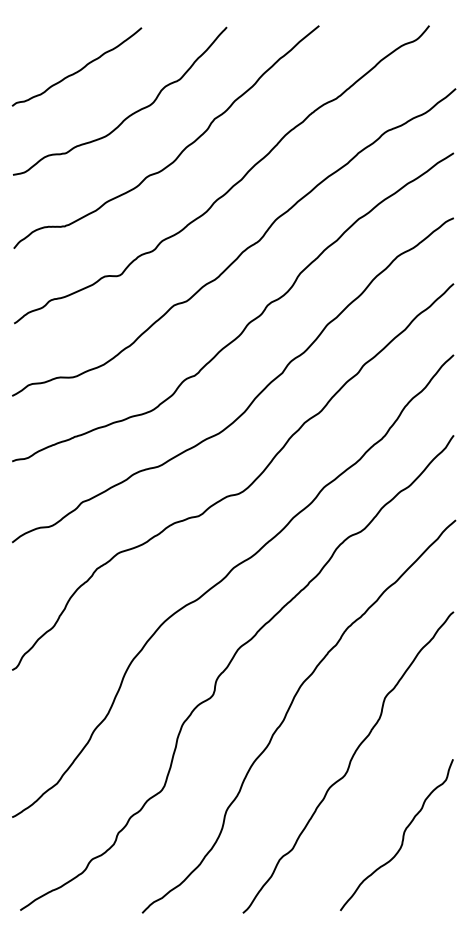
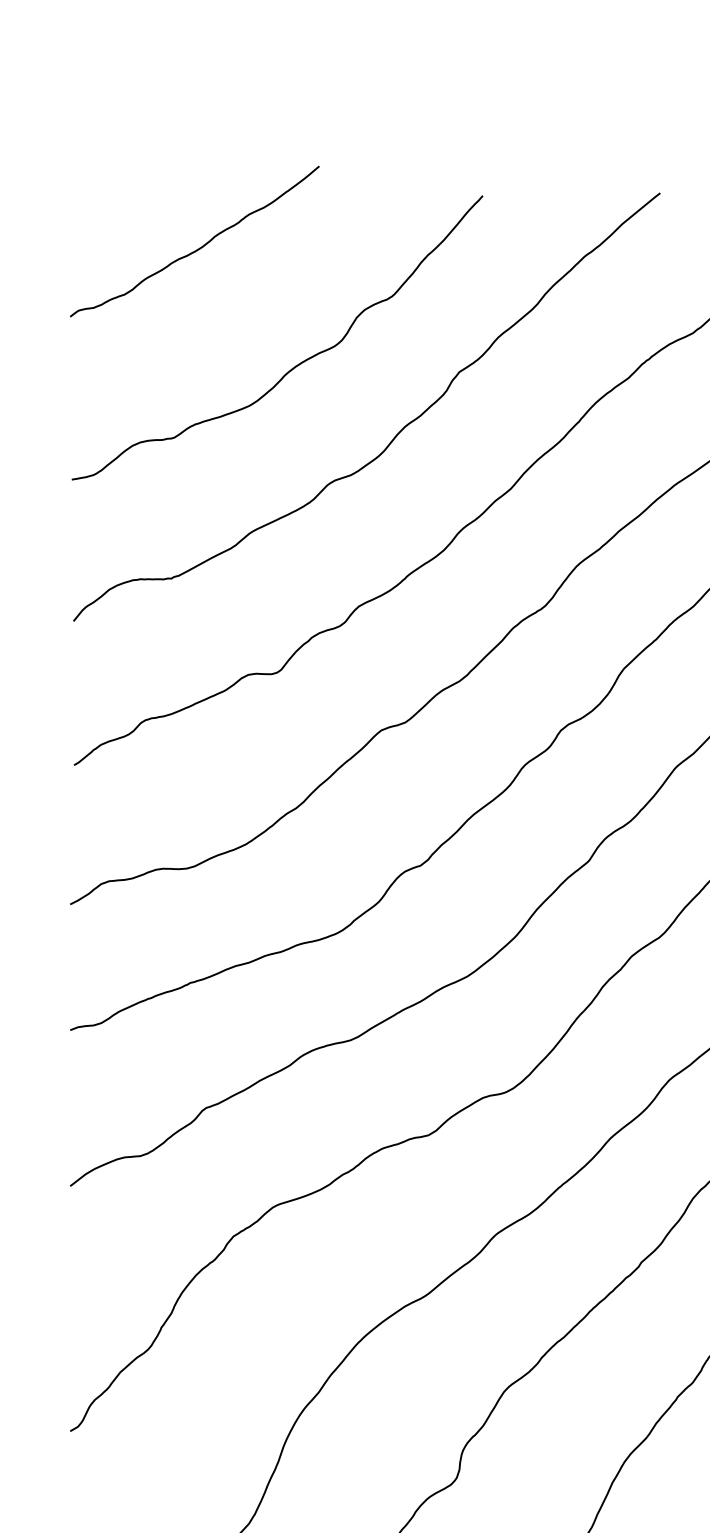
curve: (77, 70) -> (195, 248), moved

